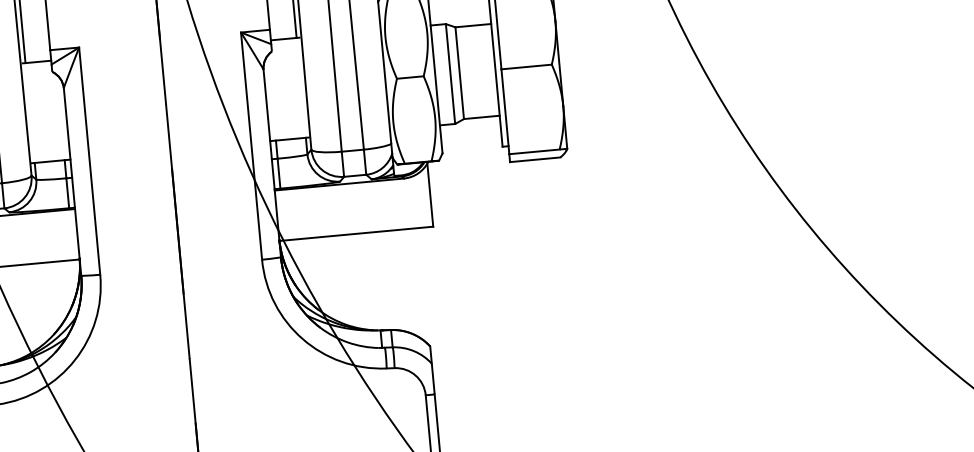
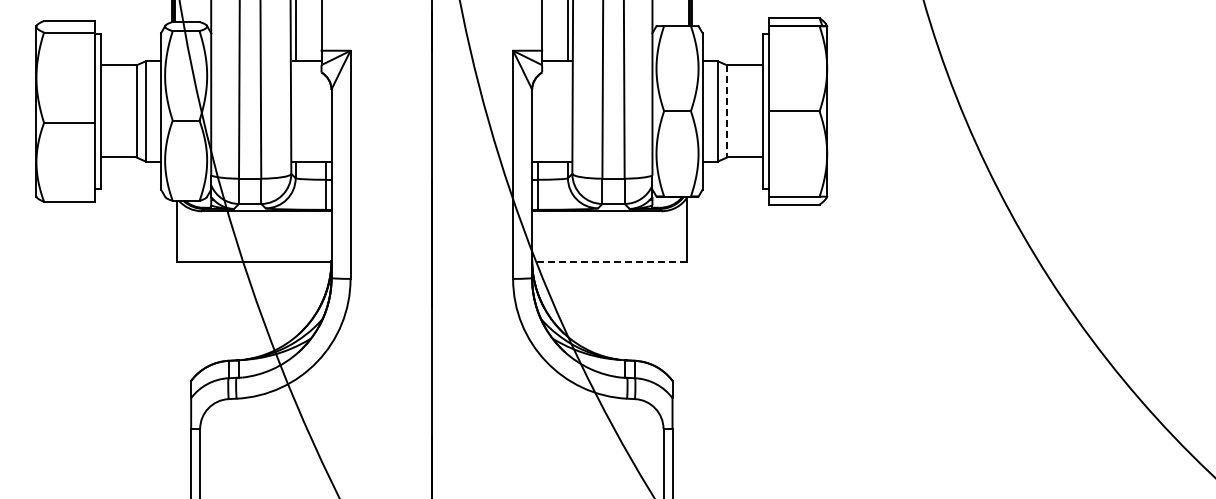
line: (460, 73) -> (727, 111), solid -> dashed
line: (355, 233) -> (608, 261), solid -> dashed

